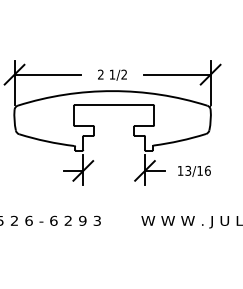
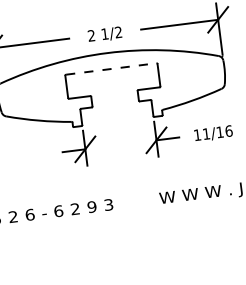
line: (114, 105) -> (111, 69), solid -> dashed
text: (188, 170) -> (206, 133), 13/16 -> 11/16

